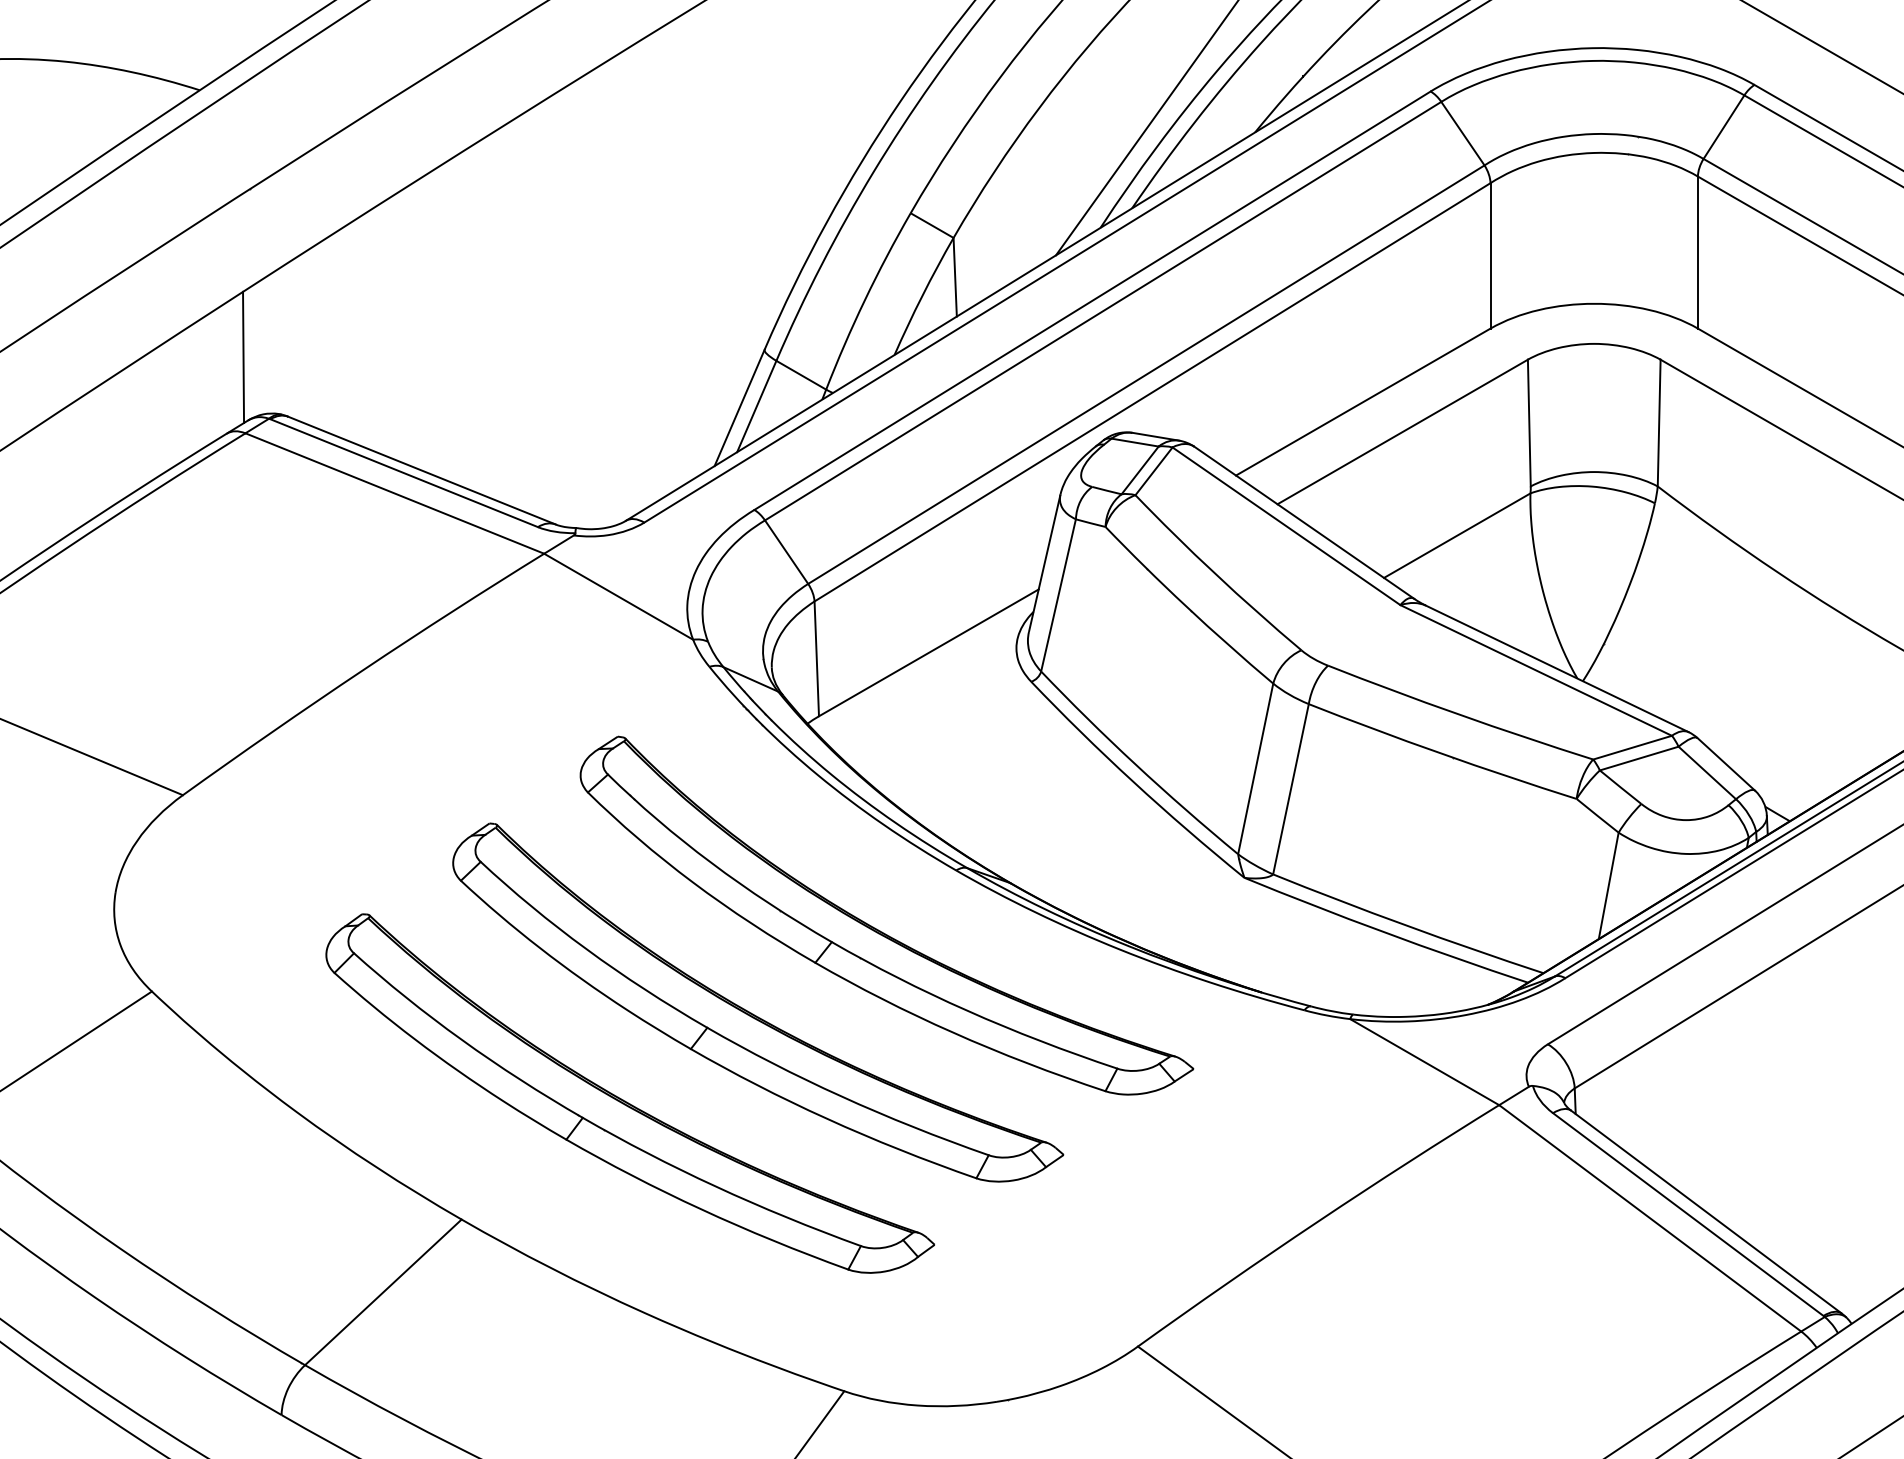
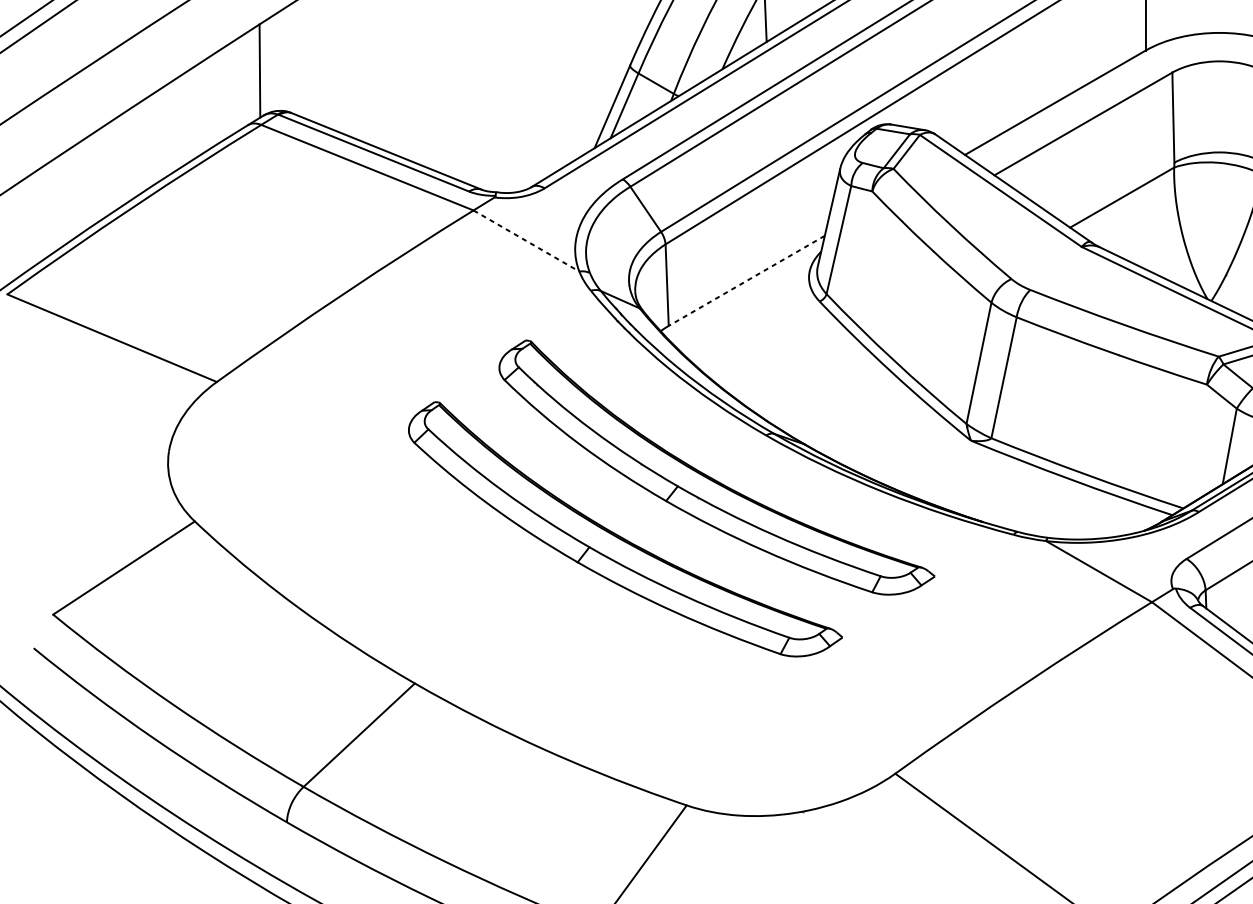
line: (619, 597) -> (527, 241), solid -> dashed
line: (928, 652) -> (746, 280), solid -> dashed
part: (625, 1100) -> (531, 598), removed

